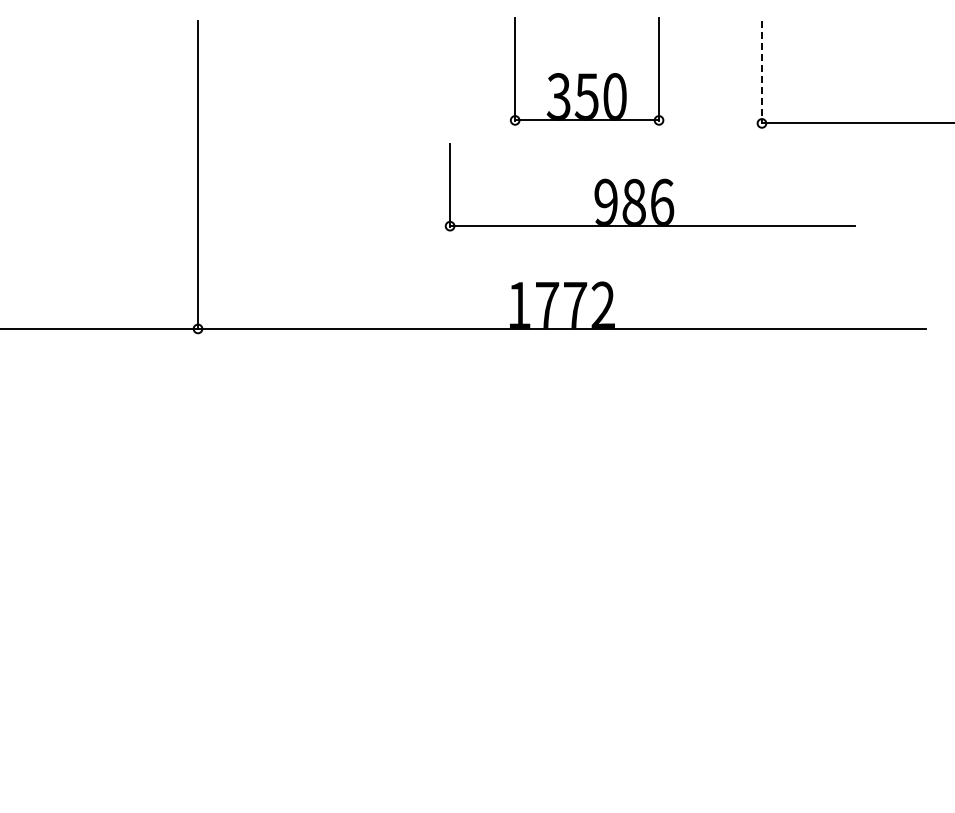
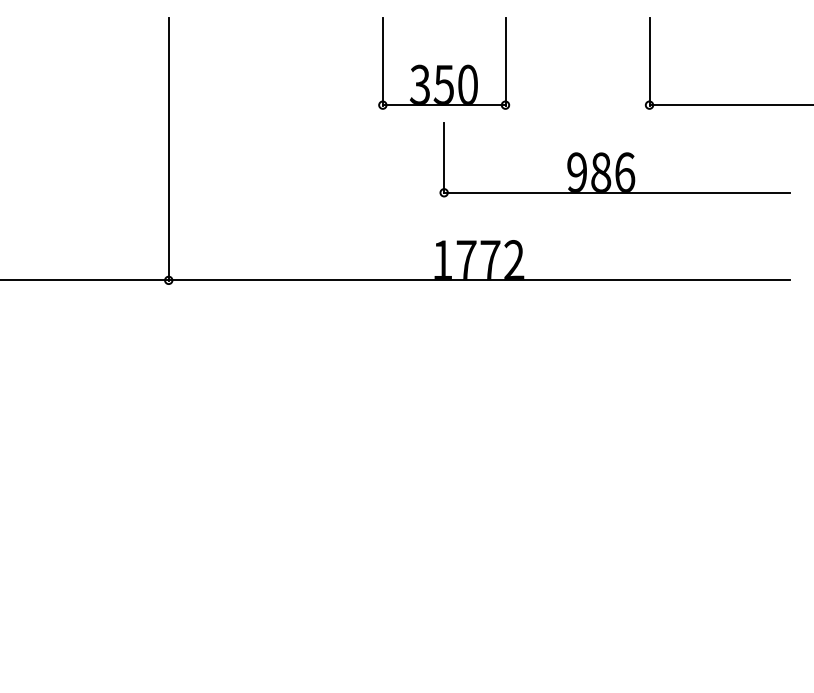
part: (586, 71) -> (443, 63), moved
line: (761, 72) -> (649, 61), dashed -> solid
part: (649, 187) -> (614, 159), moved

